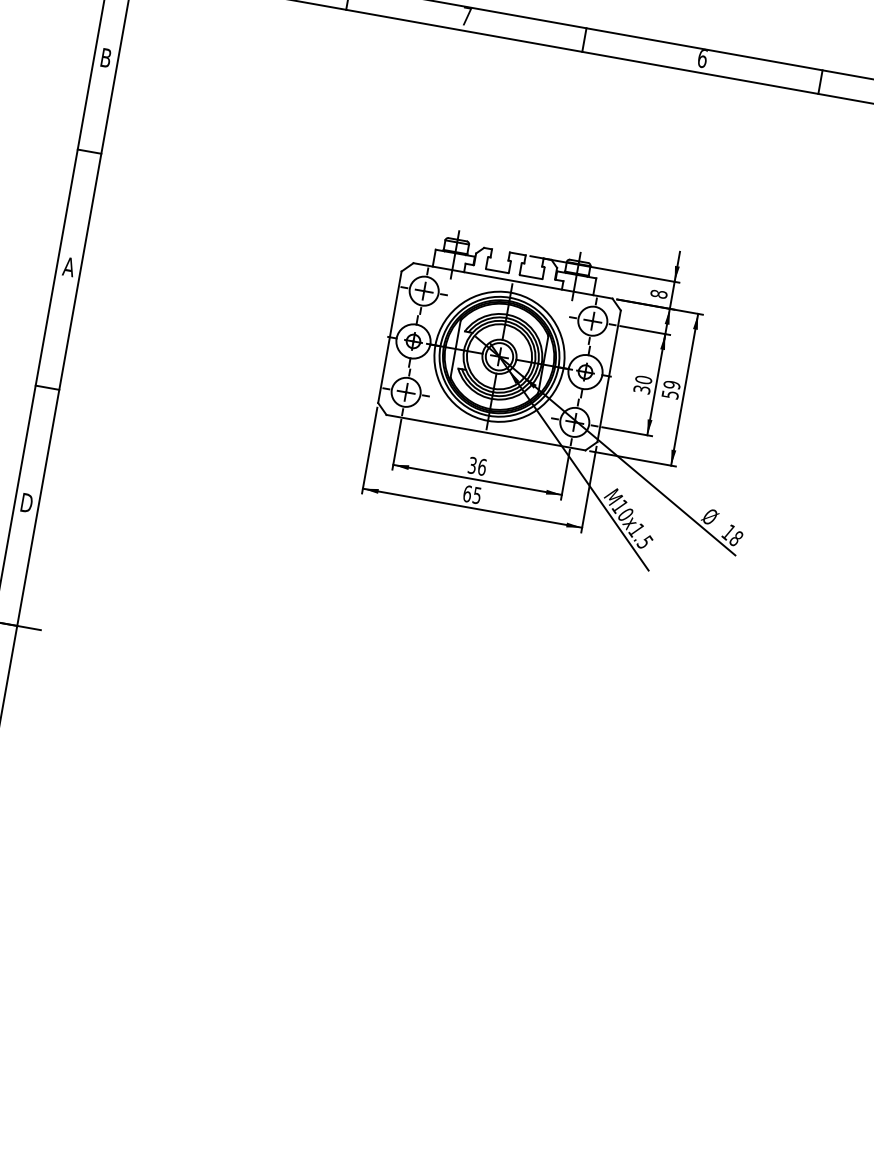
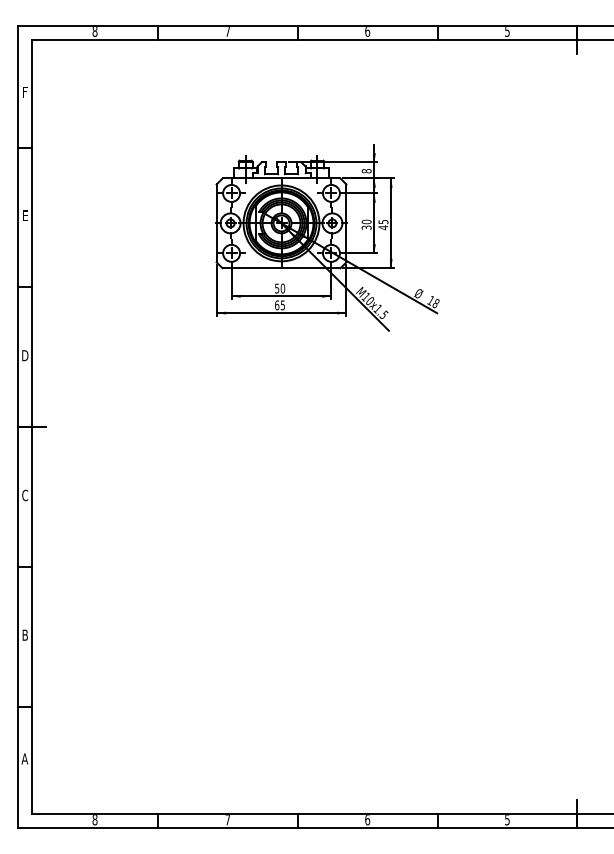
text: (105, 56) -> (24, 91), B -> F
text: (69, 266) -> (25, 215), A -> E
text: (671, 389) -> (383, 224), 59 -> 45
text: (478, 464) -> (280, 287), 36 -> 50

